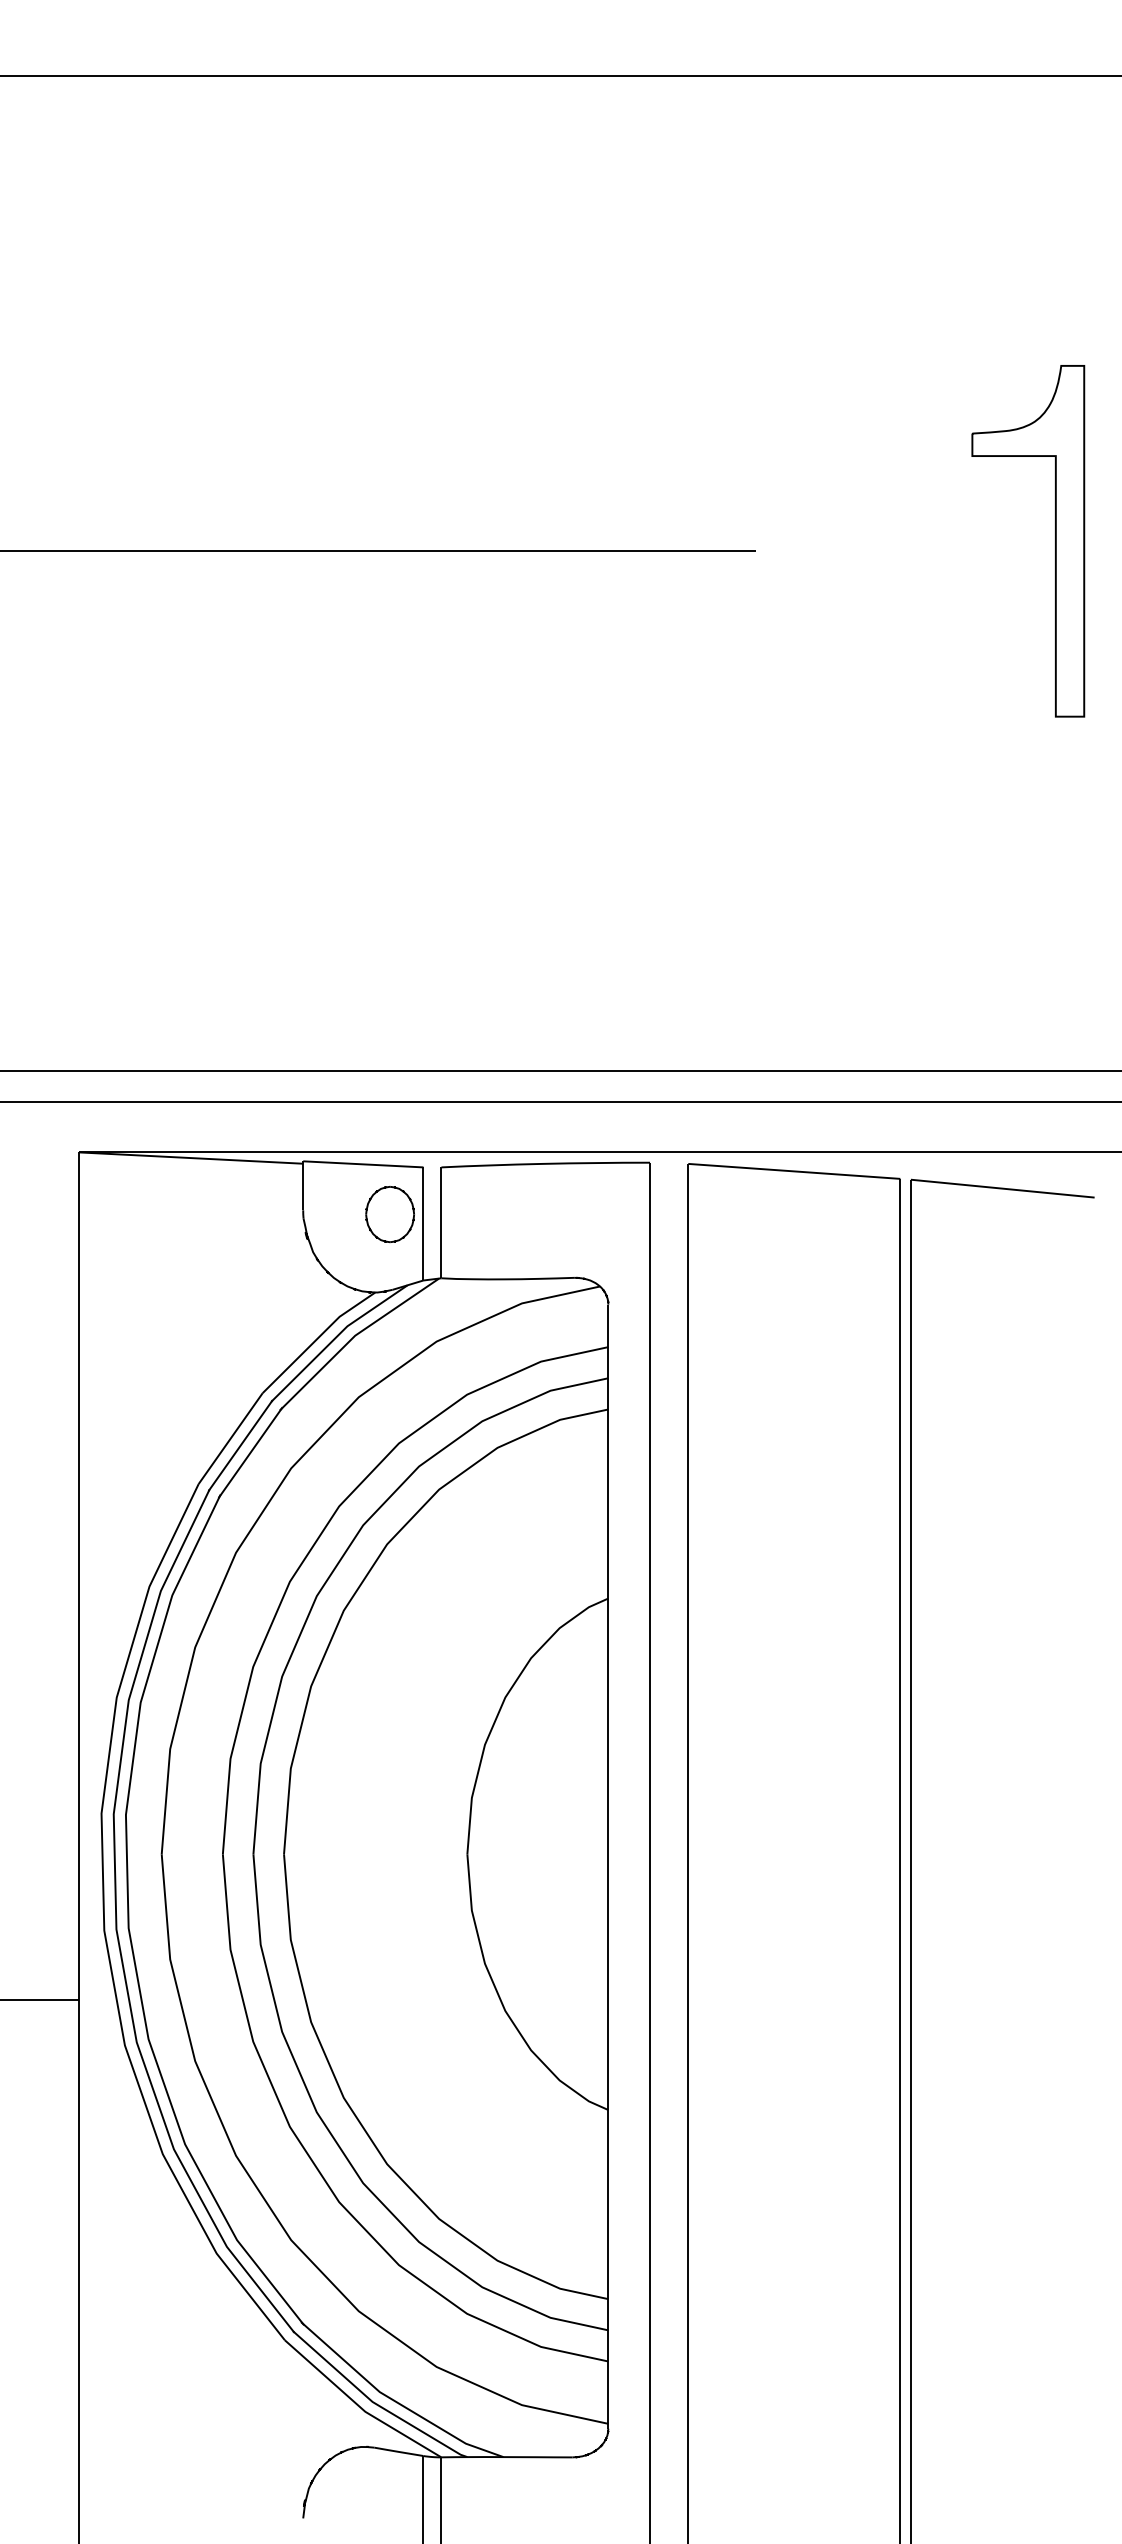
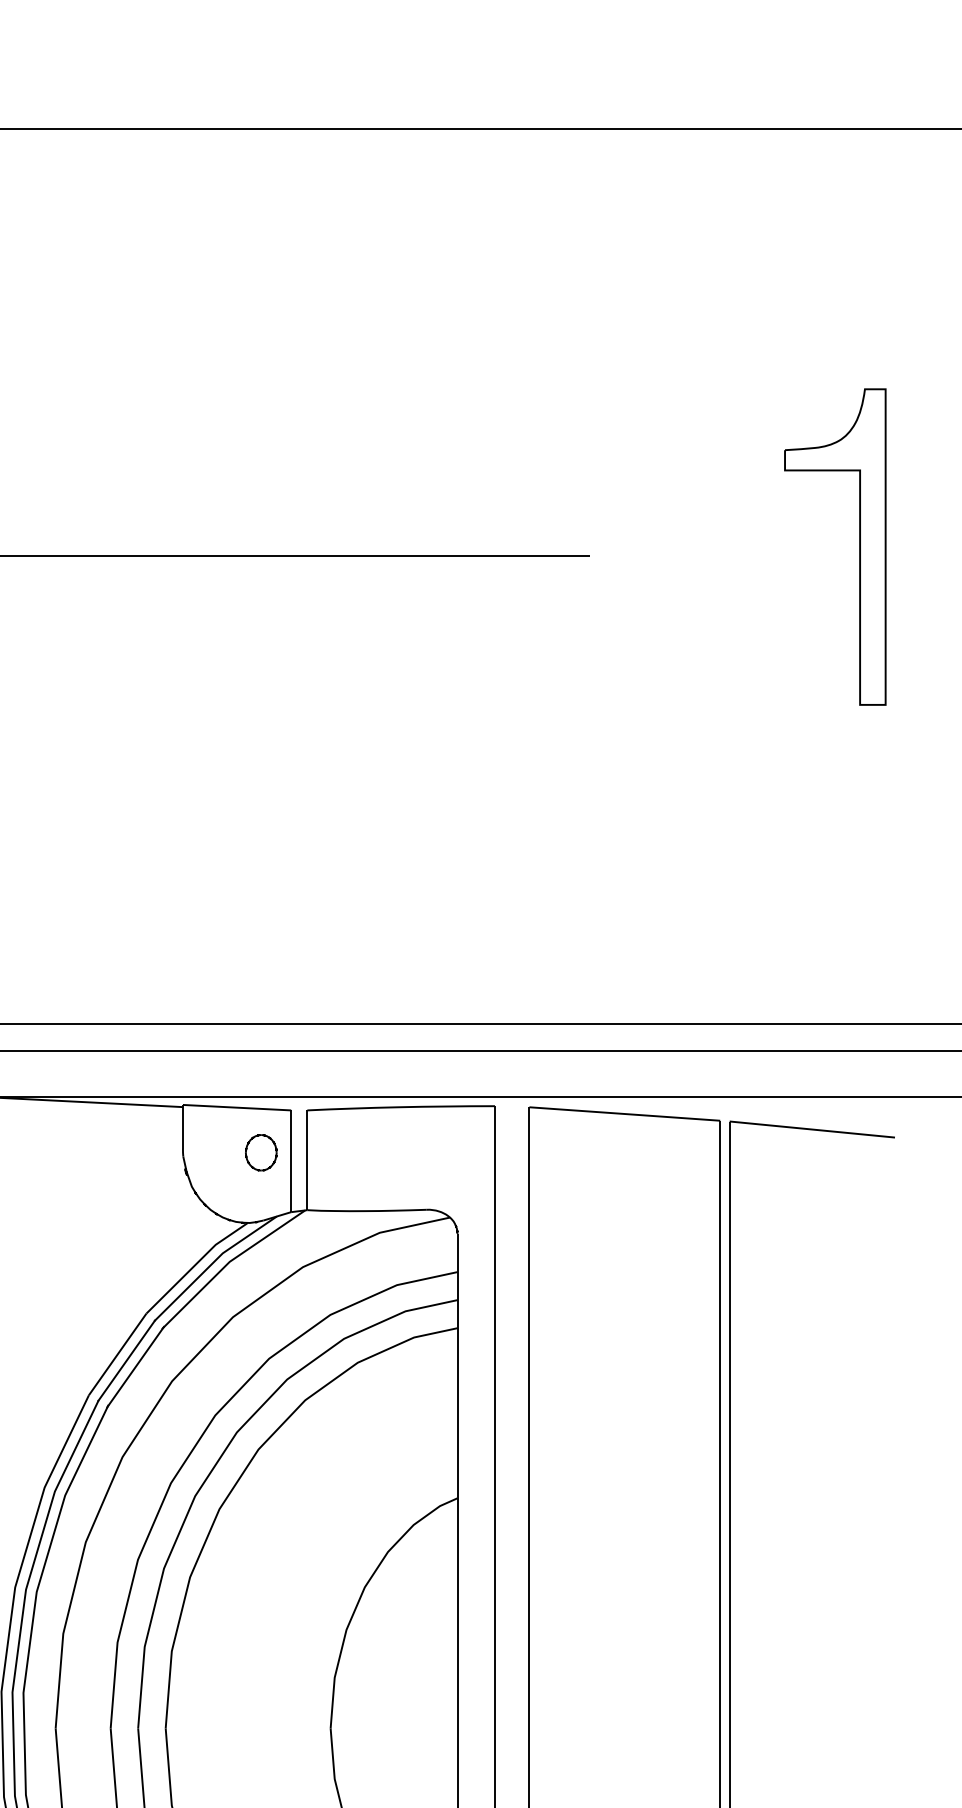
part: (390, 1214) -> (261, 1152), size x0.71

